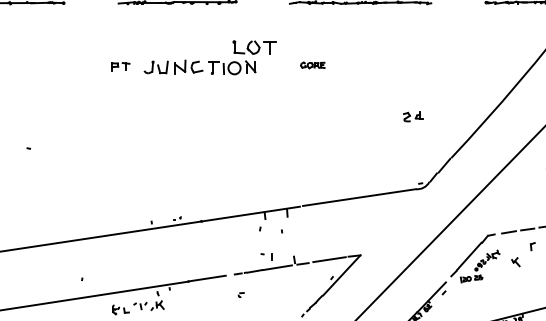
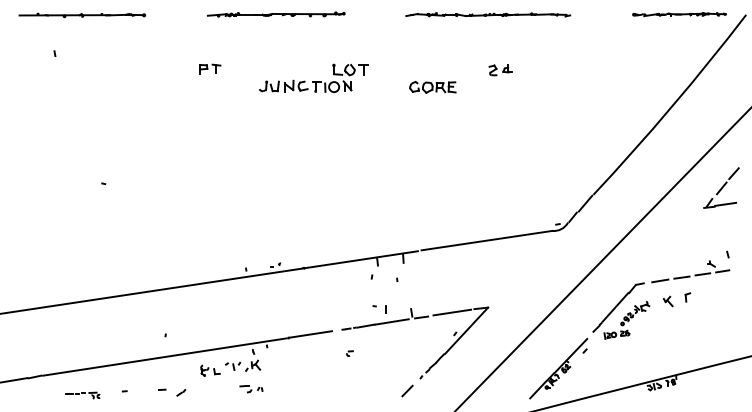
part: (209, 56) -> (313, 77), size x0.71
part: (312, 65) -> (432, 87), size x1.67
part: (120, 66) -> (210, 68), moved
part: (413, 117) -> (500, 70), moved
part: (515, 262) -> (667, 301), moved

